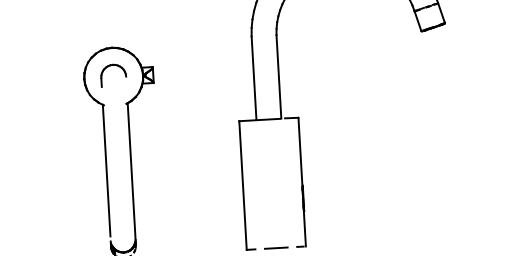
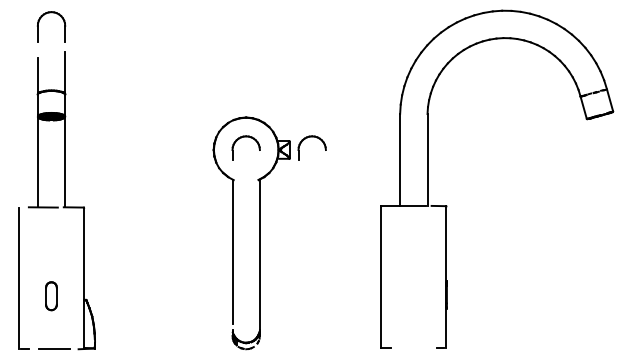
part: (168, 63) -> (307, 138), added
line: (275, 247) -> (413, 347), removed

